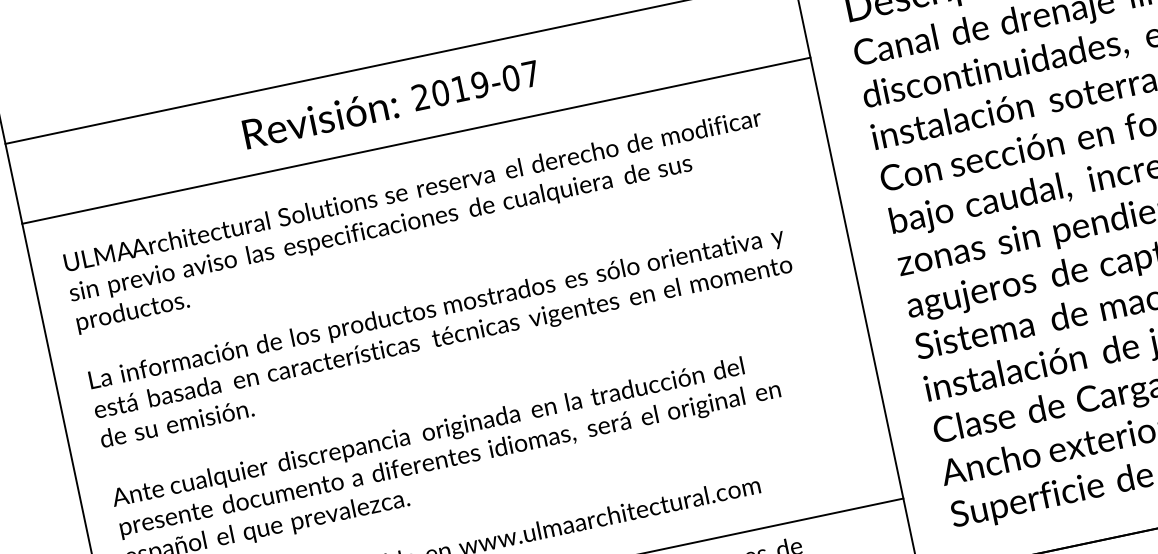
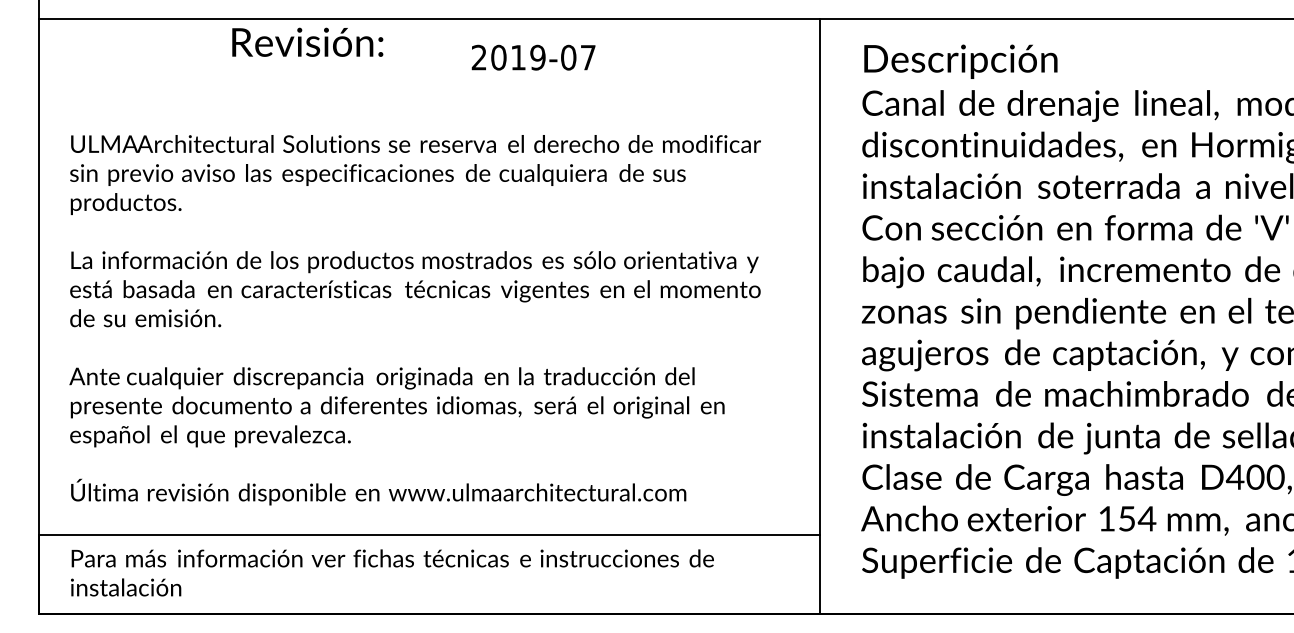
text: (475, 85) -> (533, 57), moved
text: (320, 118) -> (307, 41), moved
line: (415, 141) -> (428, 98), removed

